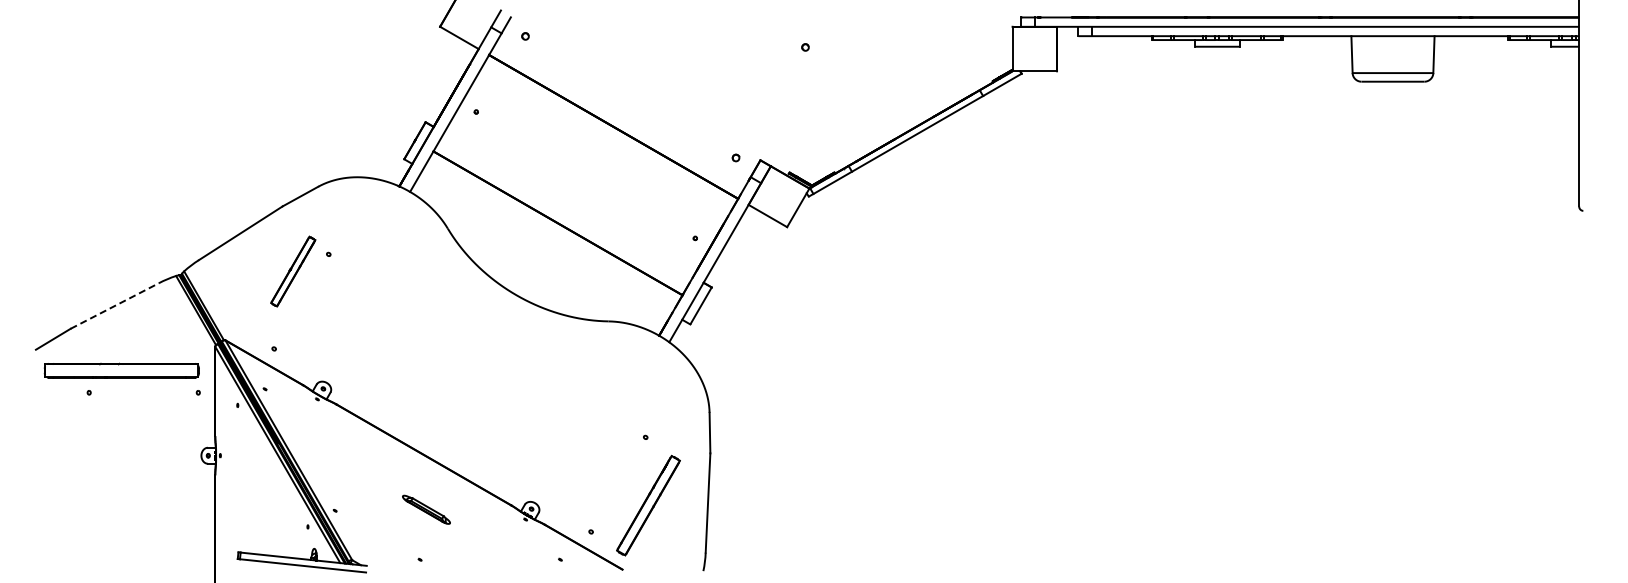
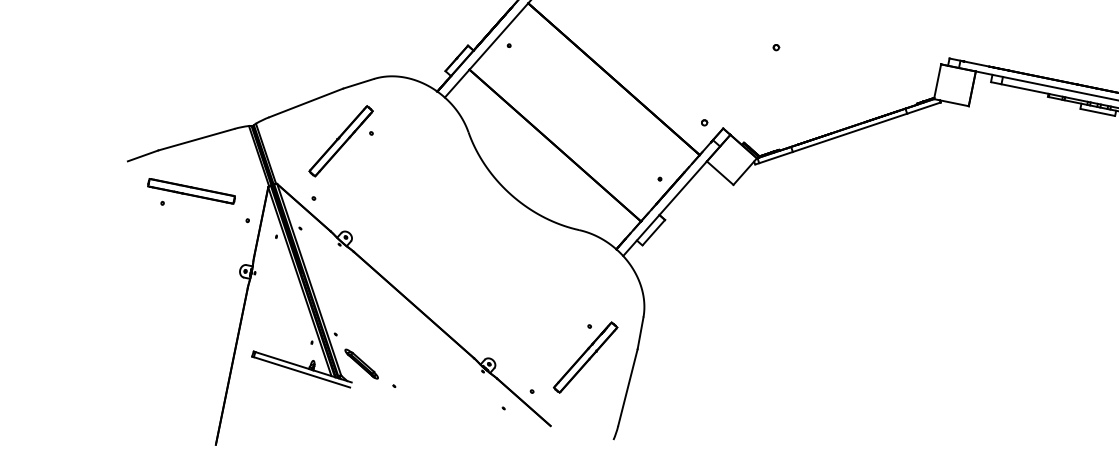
part: (292, 271) -> (340, 141), size x1.43
line: (114, 306) -> (196, 140), dashed -> solid
part: (121, 370) -> (191, 191), size x0.71
part: (648, 505) -> (585, 357), moved
part: (426, 509) -> (361, 363), moved

